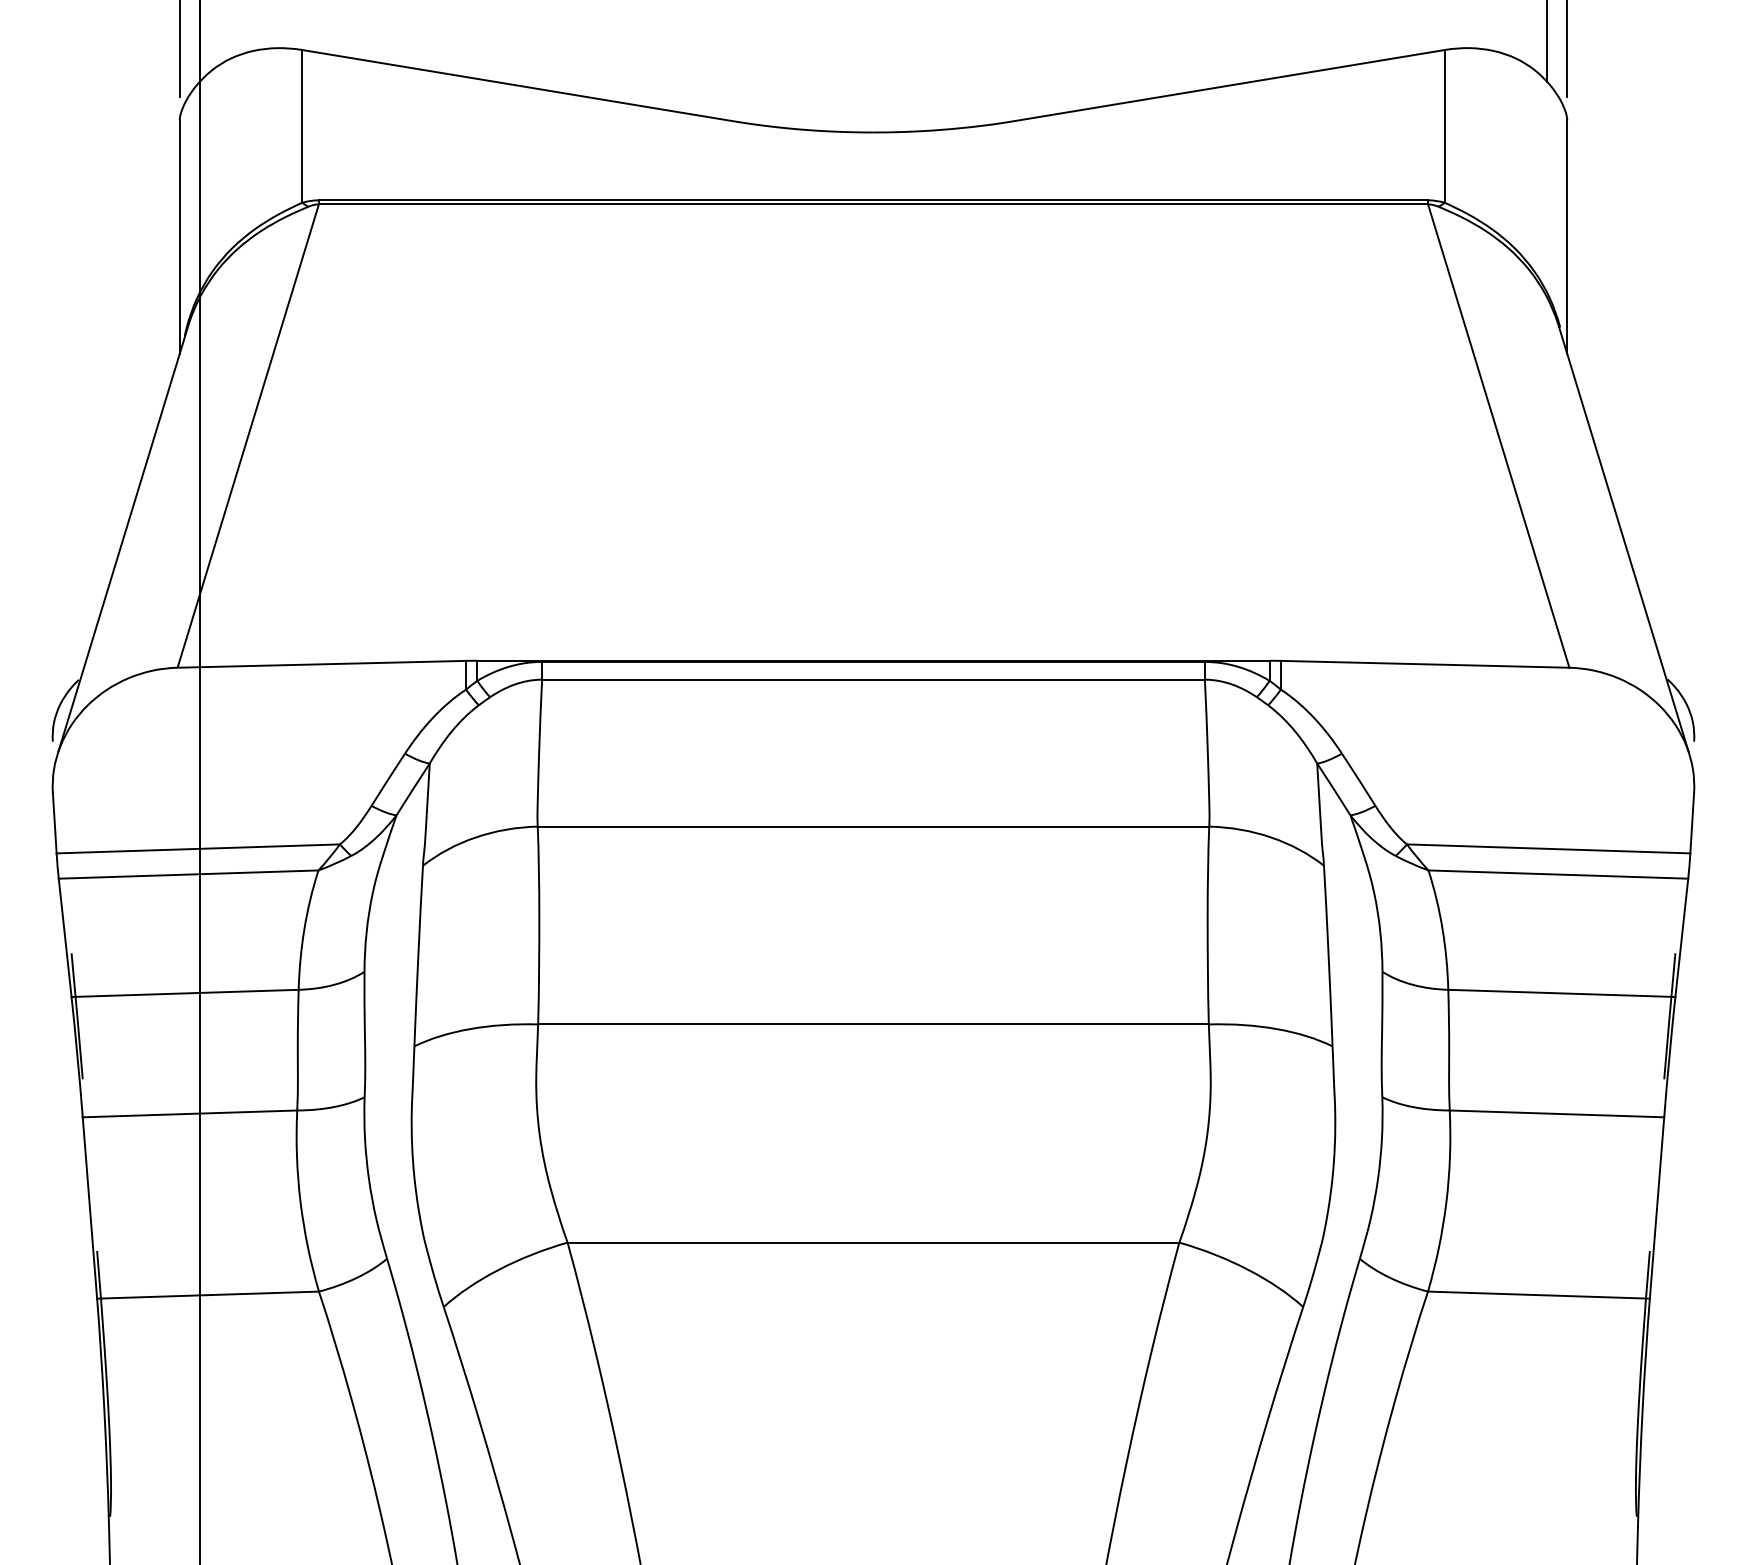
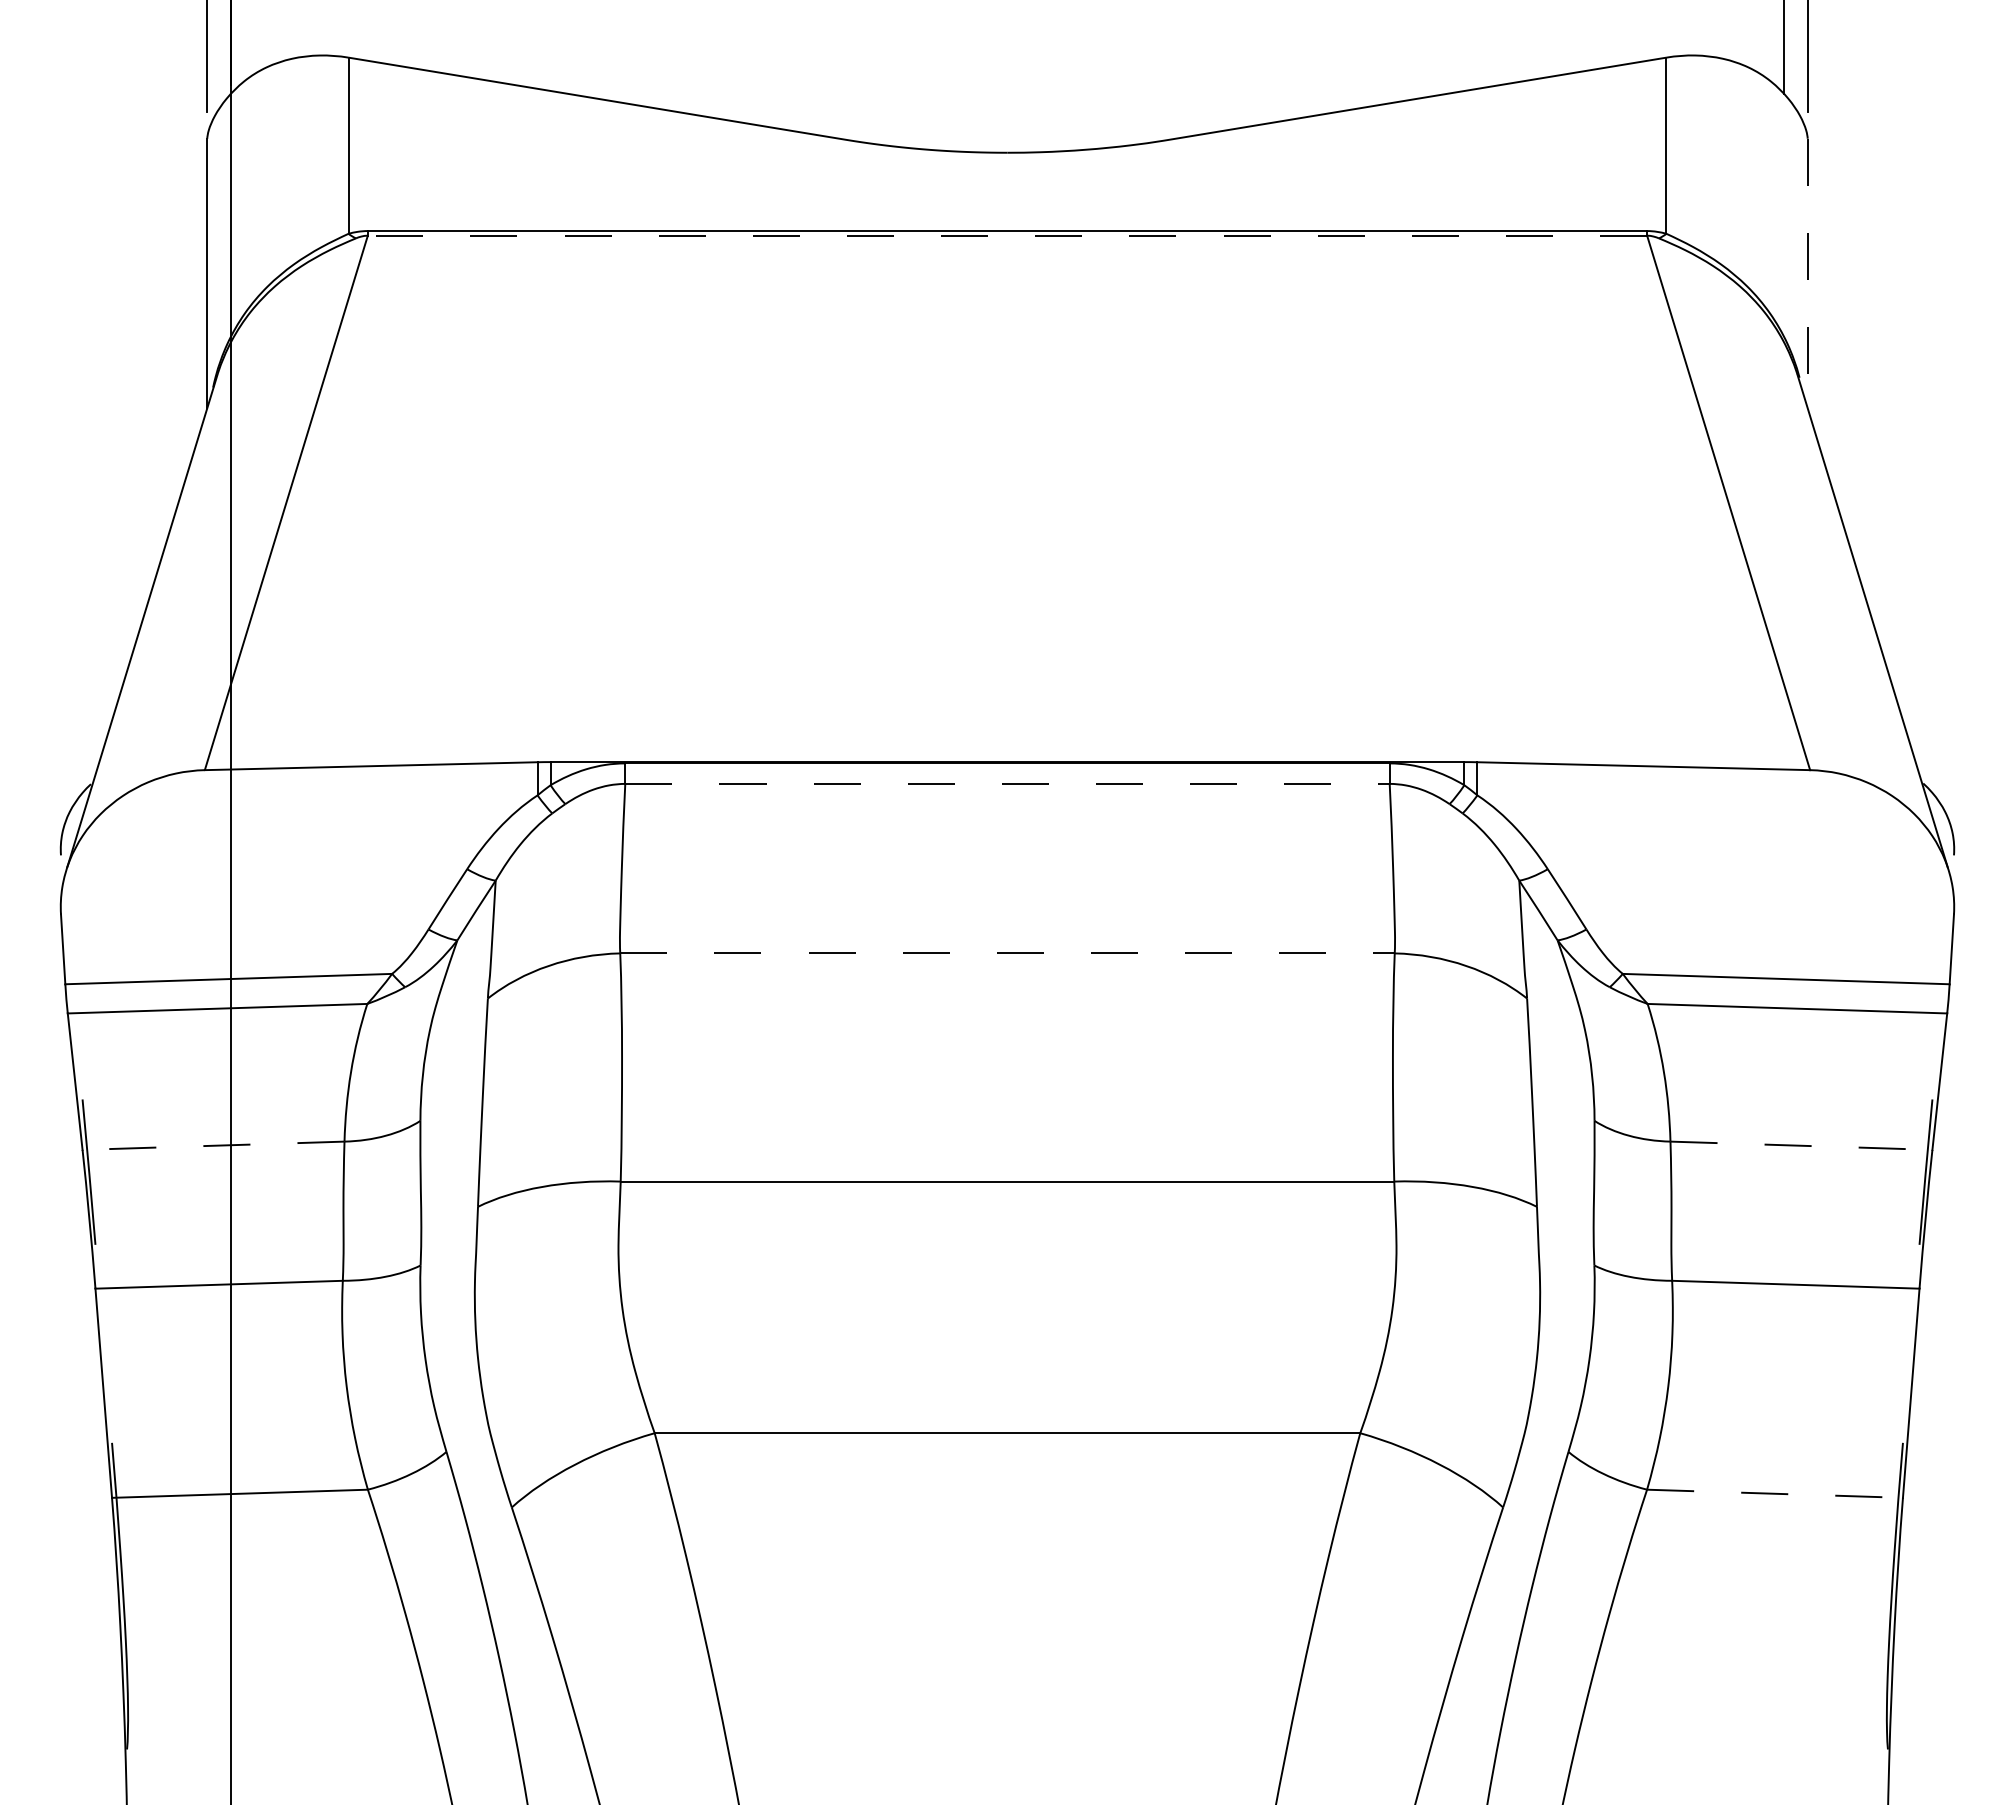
line: (873, 204) -> (1007, 235), solid -> dashed
line: (1567, 237) -> (1807, 273), solid -> dashed
line: (873, 679) -> (1007, 783), solid -> dashed
line: (873, 826) -> (1007, 953), solid -> dashed
line: (185, 993) -> (213, 1145), solid -> dashed
line: (1561, 993) -> (1801, 1145), solid -> dashed
line: (1539, 1294) -> (1775, 1493), solid -> dashed

